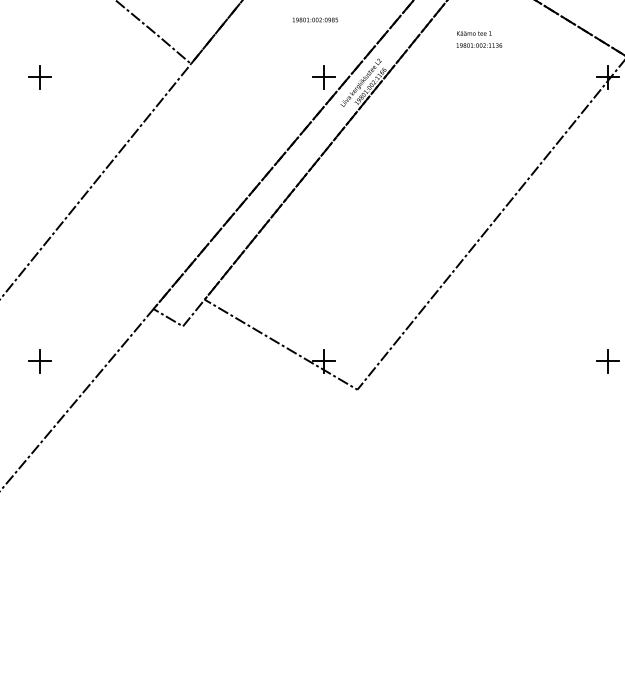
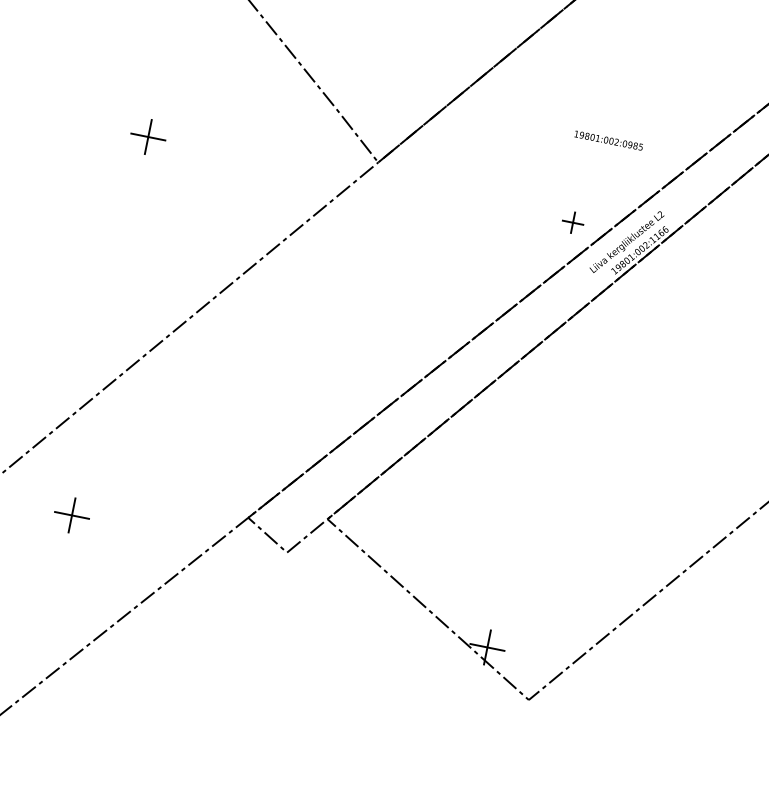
text: (315, 19) -> (609, 139), moved
part: (323, 77) -> (572, 222), size x0.6
part: (39, 361) -> (71, 515), moved

